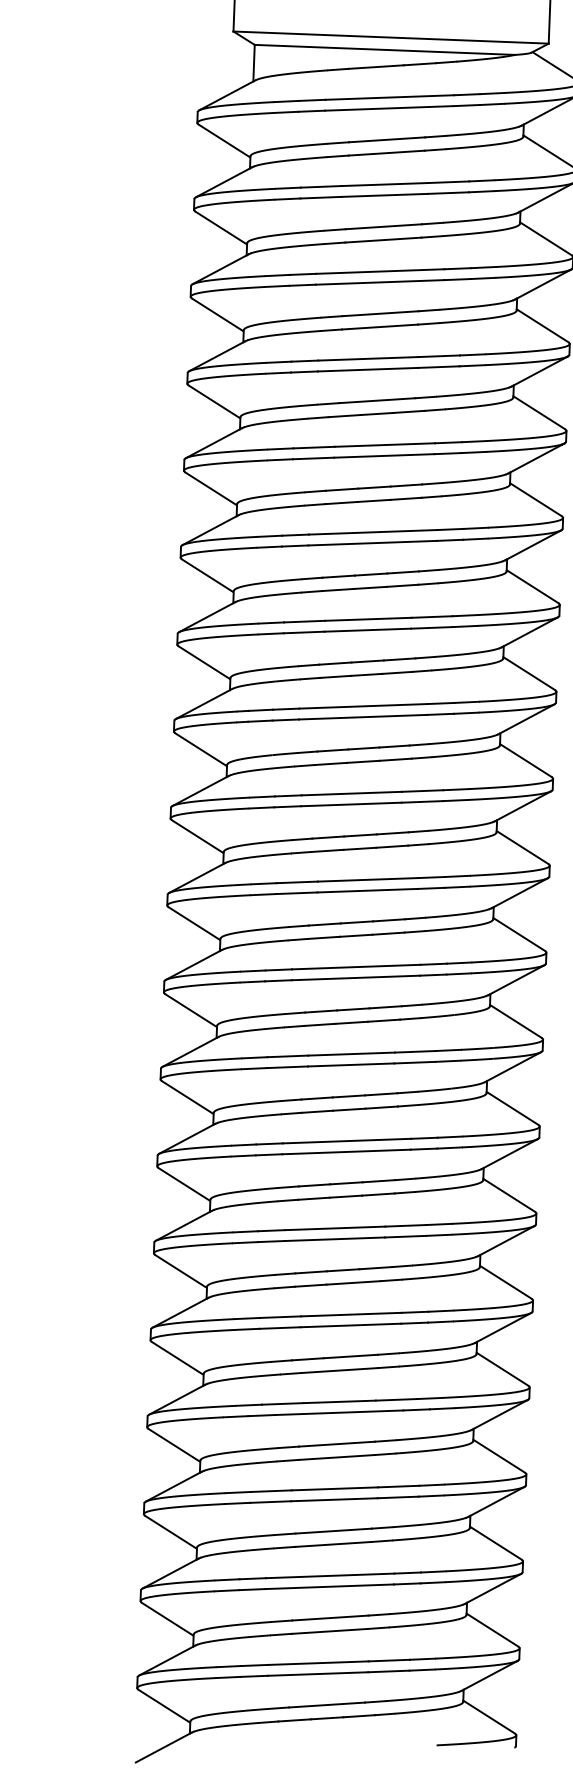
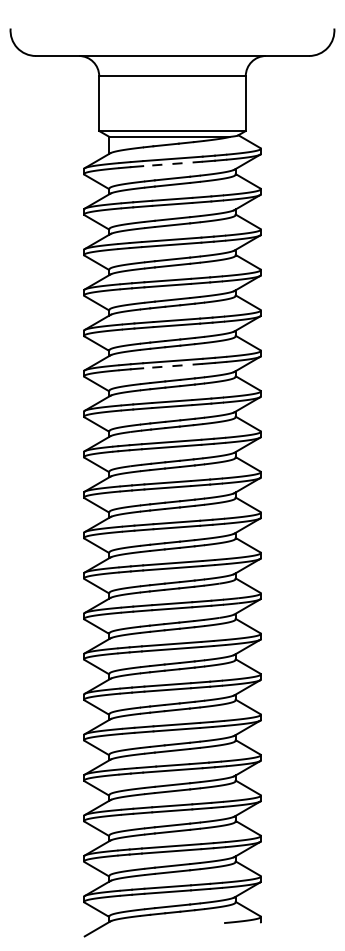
line: (388, 107) -> (172, 163), solid -> dashed
line: (371, 544) -> (172, 366), solid -> dashed

